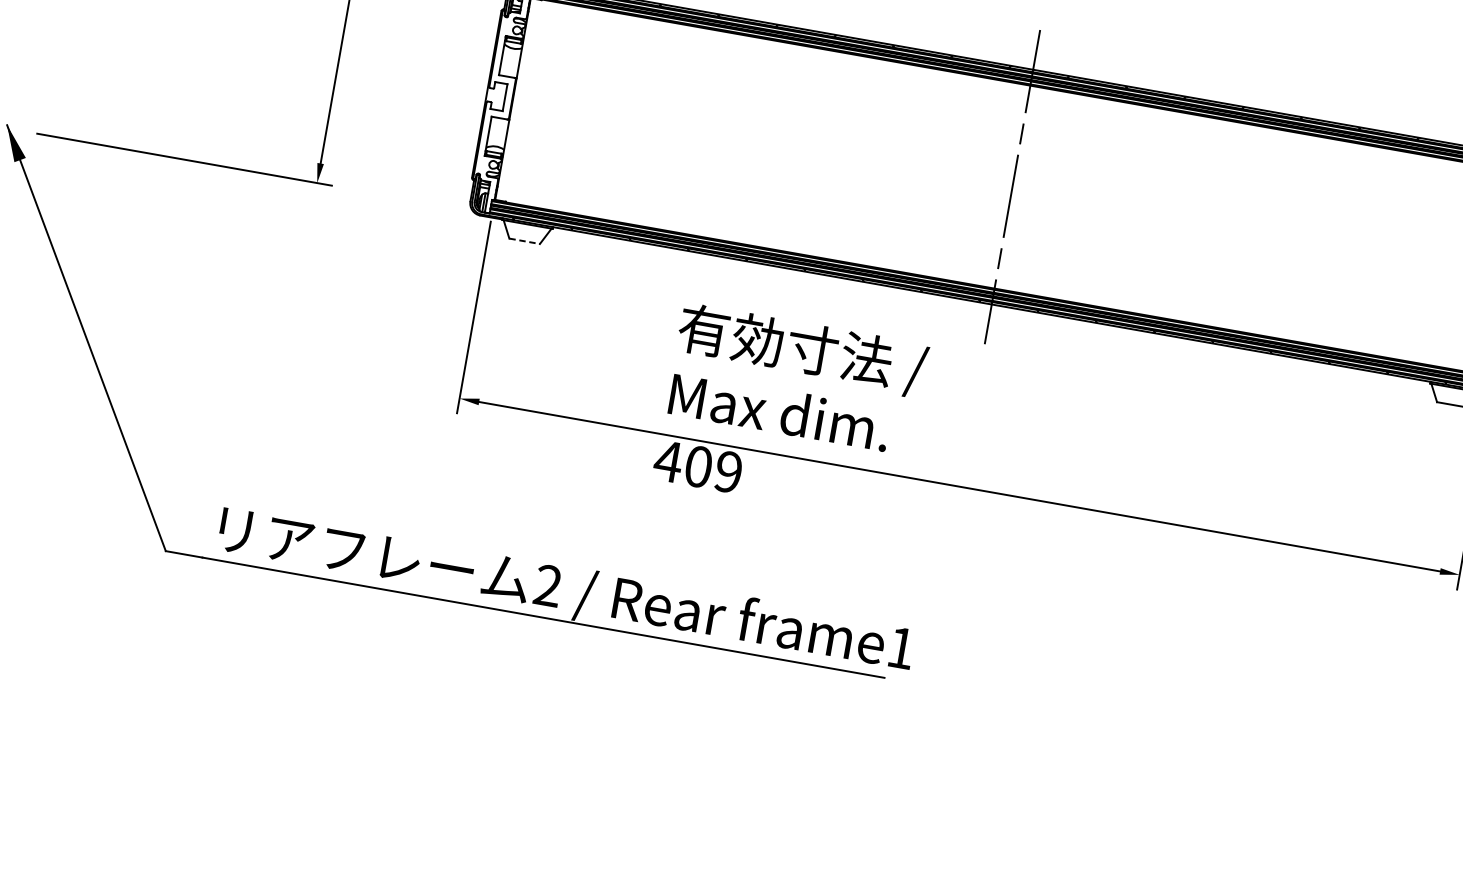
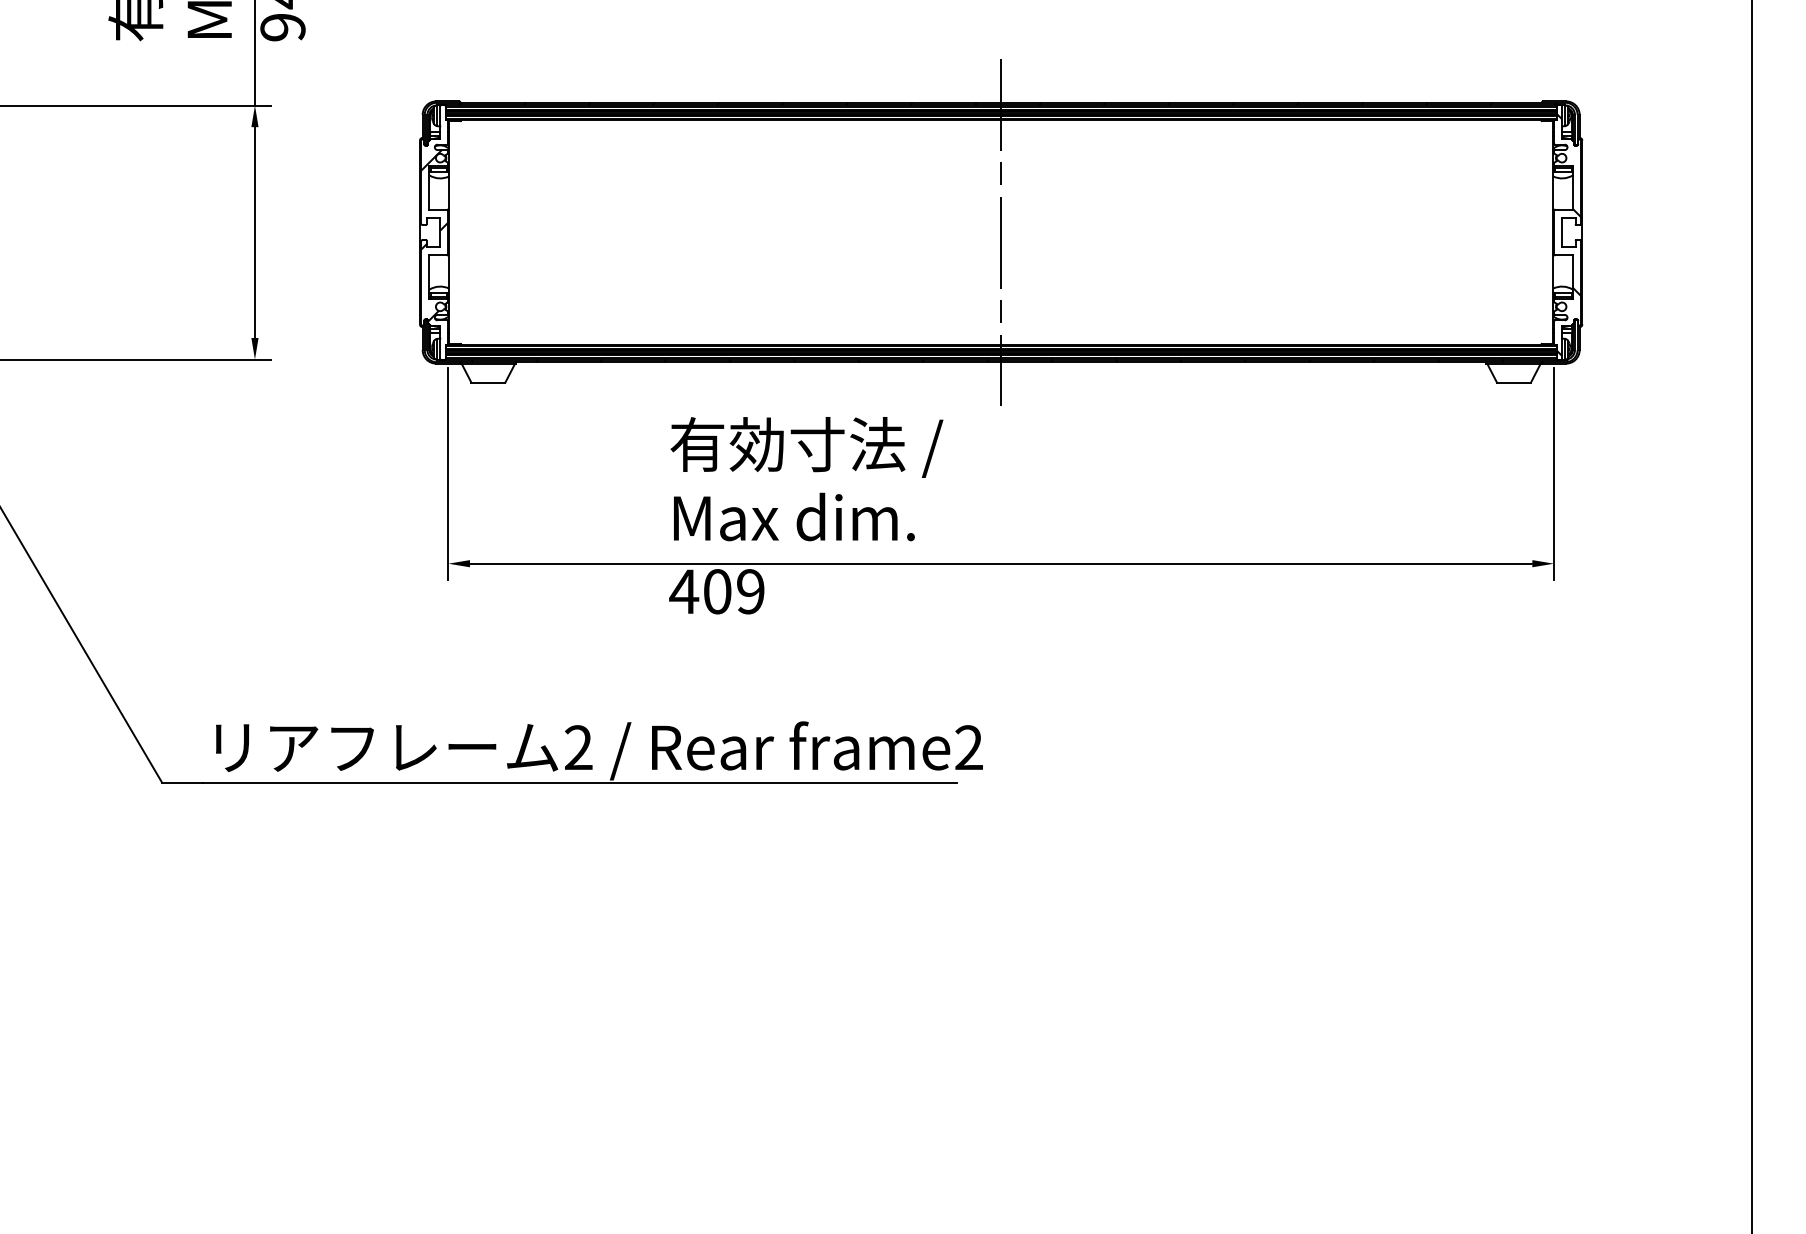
hatch: (499, 99) -> (434, 235), added
line: (524, 241) -> (488, 382), dashed -> solid
text: (900, 647) -> (968, 747), frame1 -> frame2

